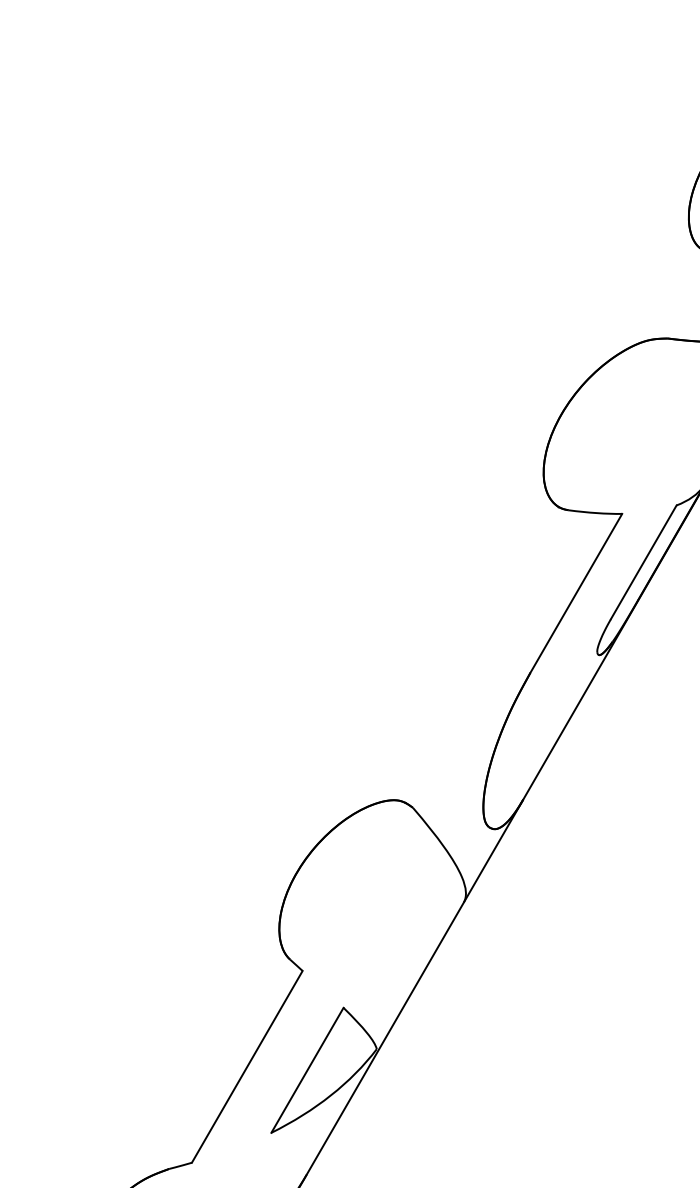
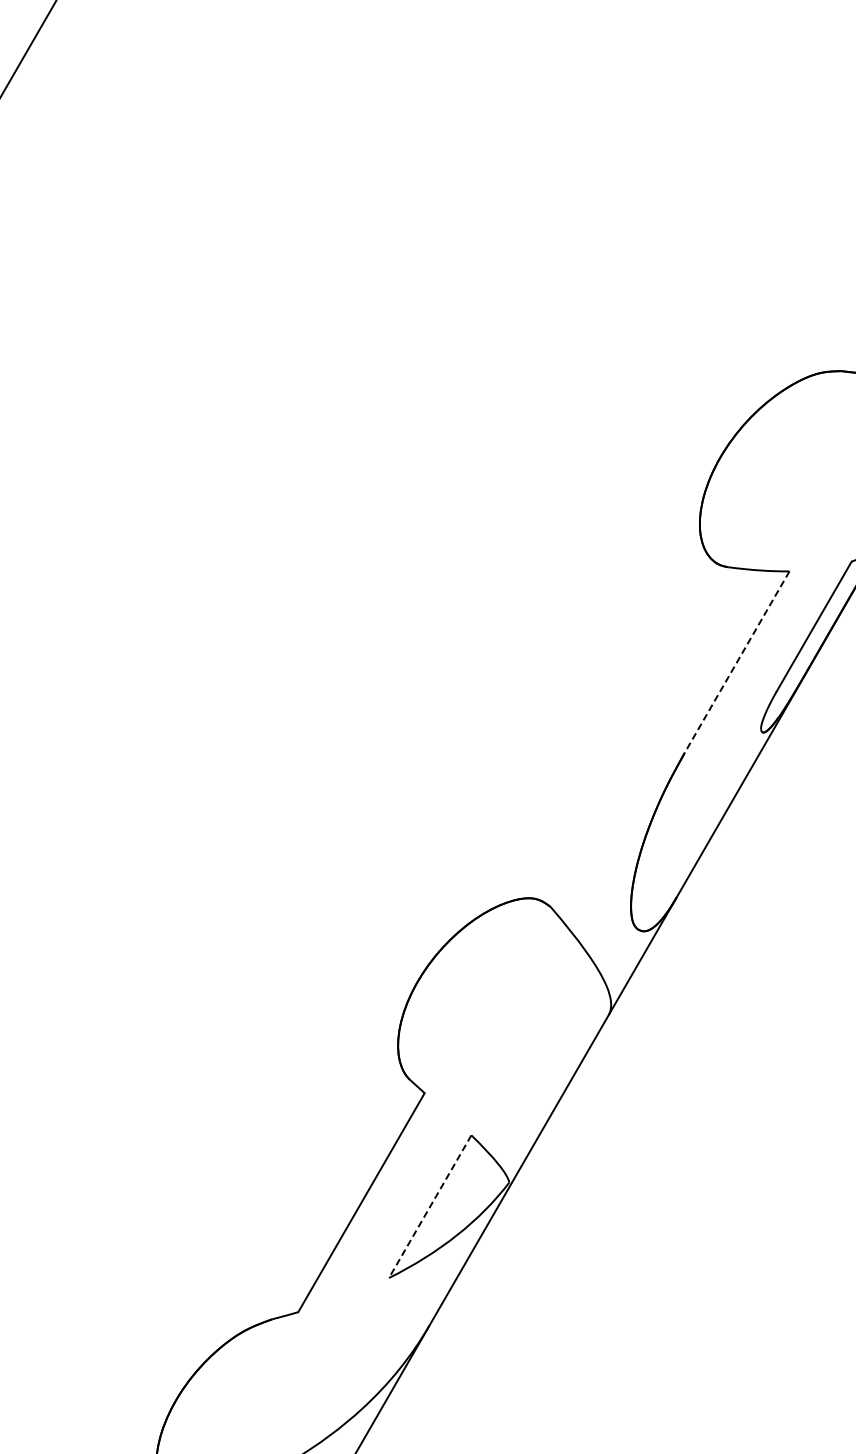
line: (576, 593) -> (737, 662), solid -> dashed
line: (306, 1071) -> (429, 1207), solid -> dashed

